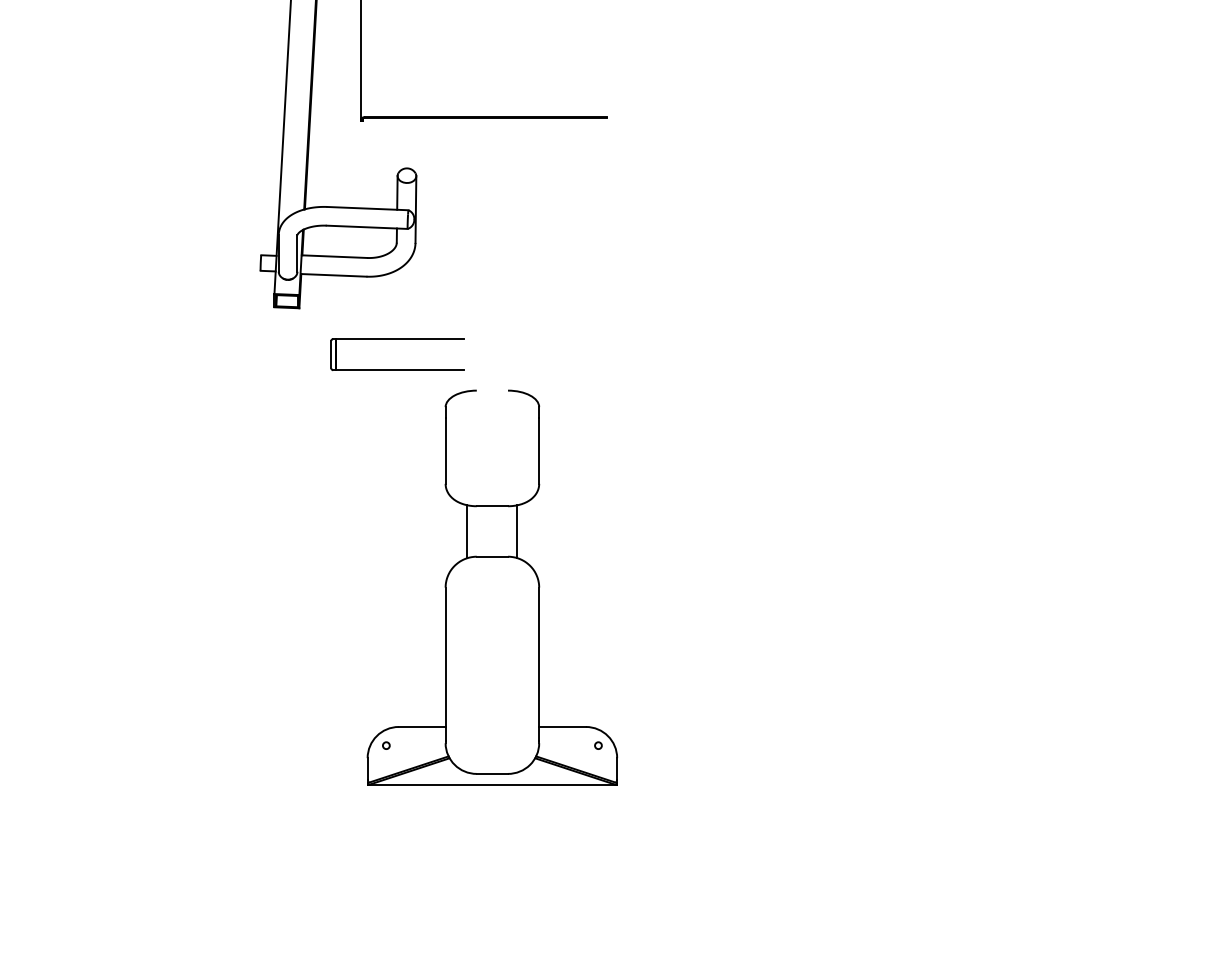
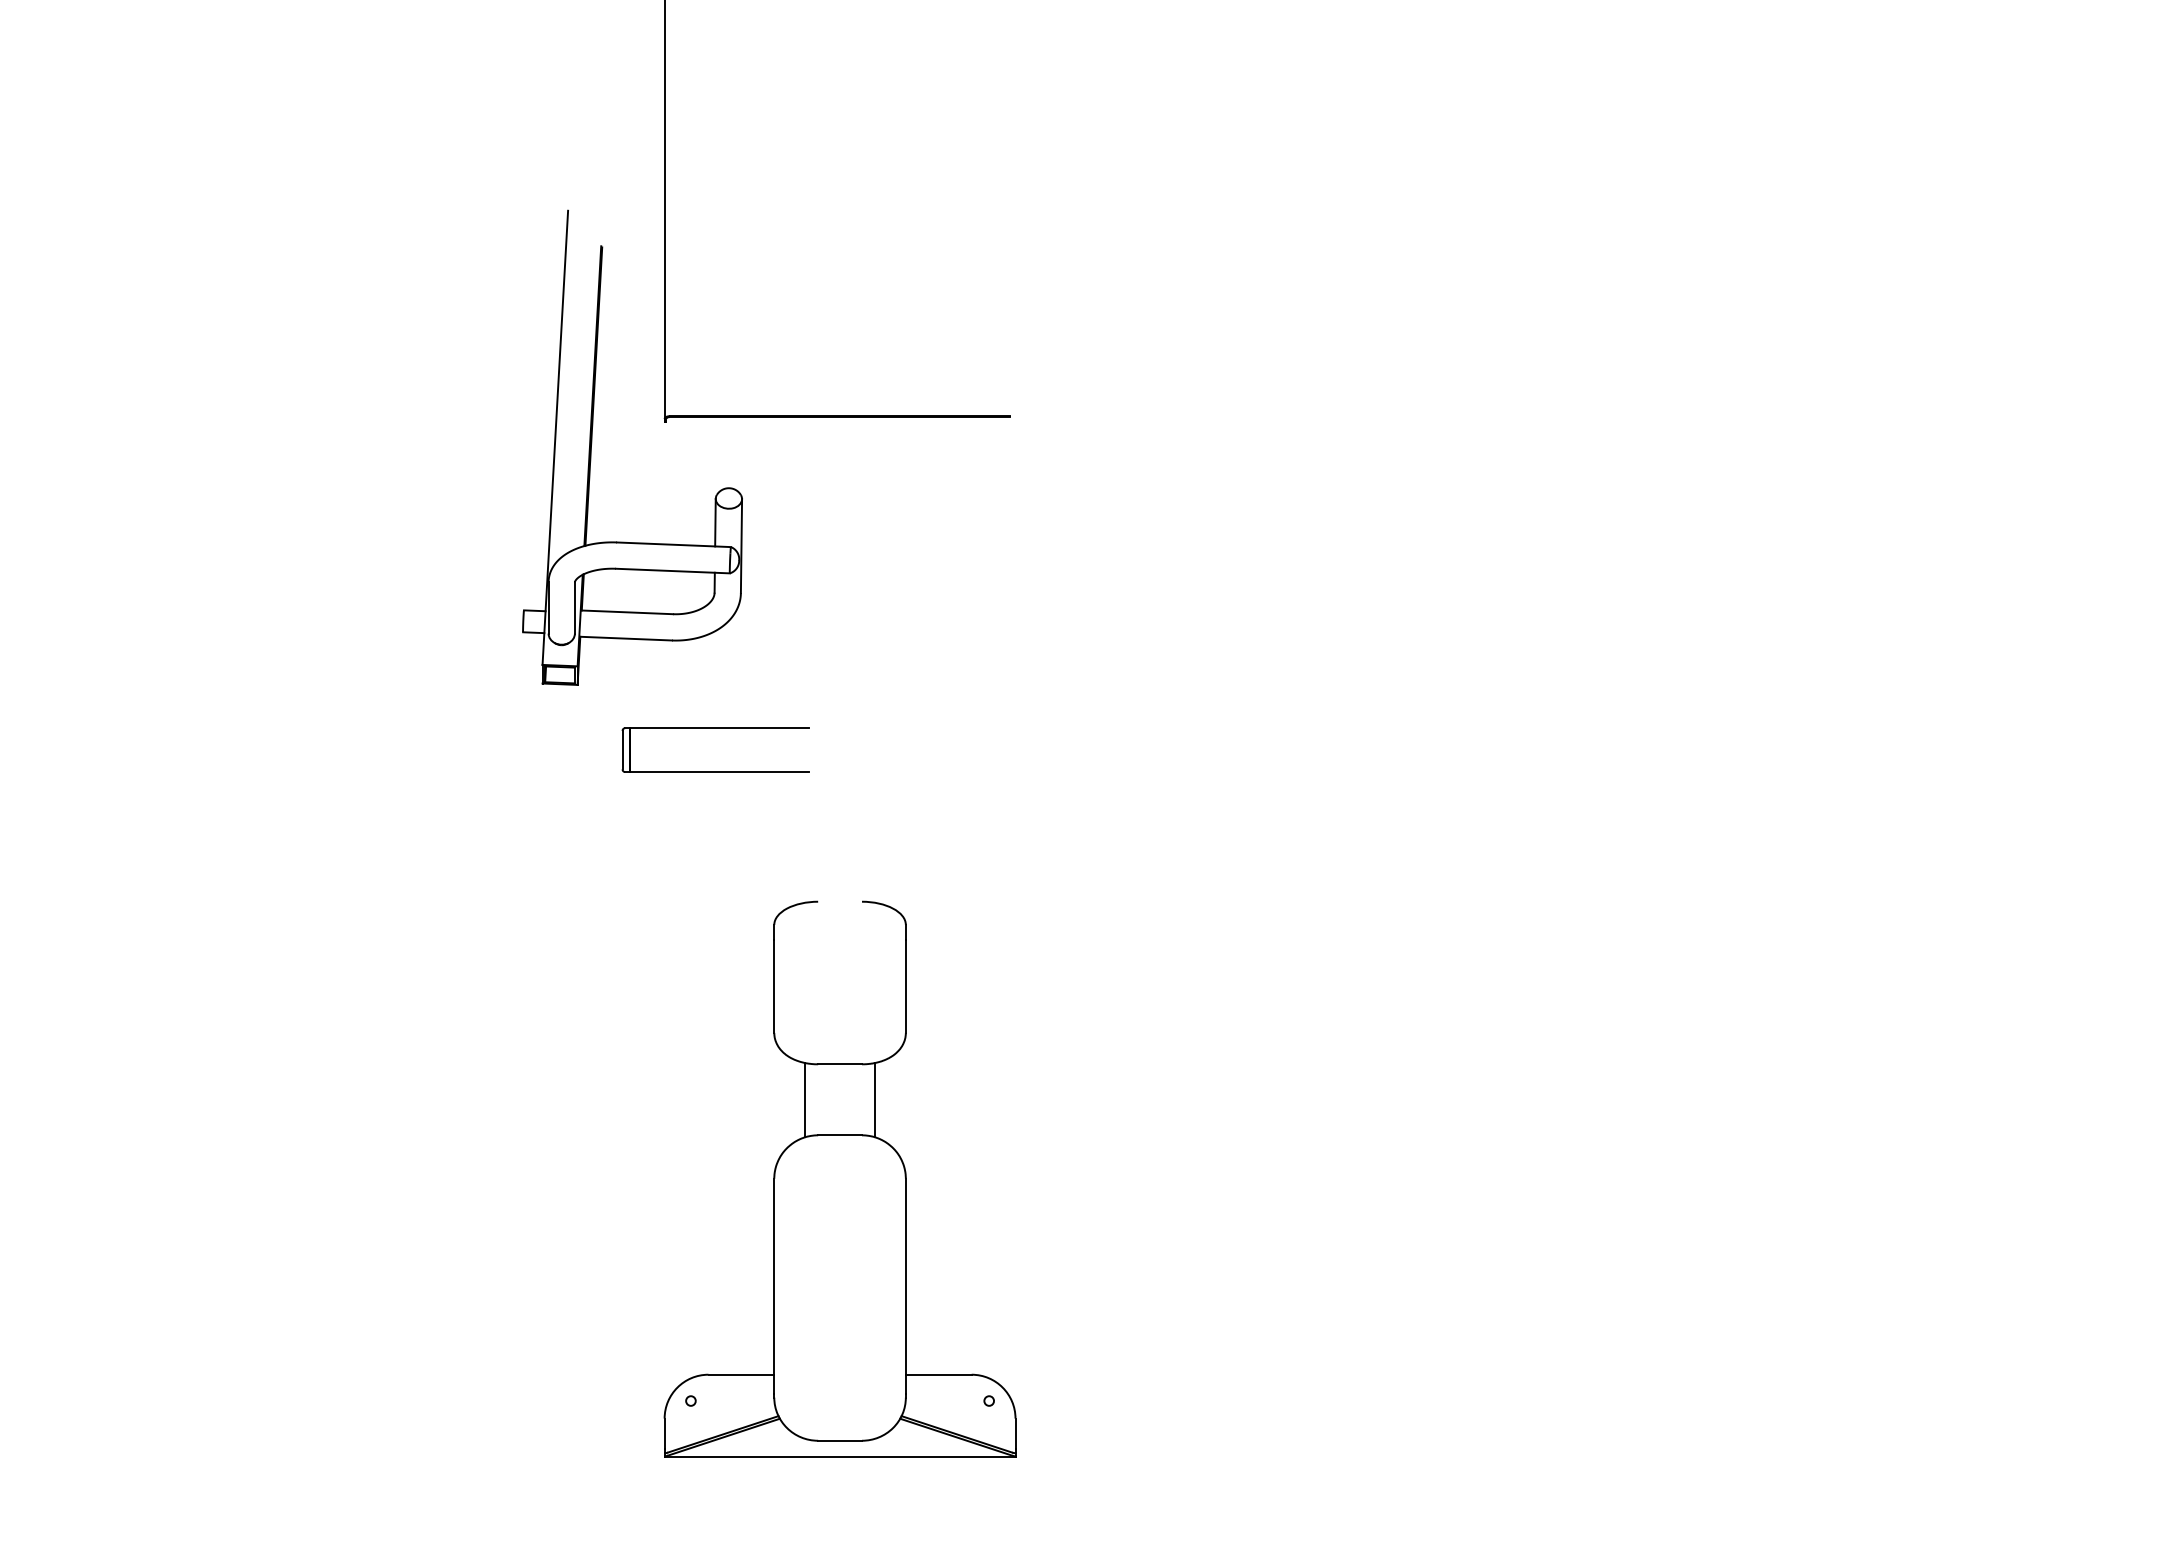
part: (492, 587) -> (839, 1178), moved

